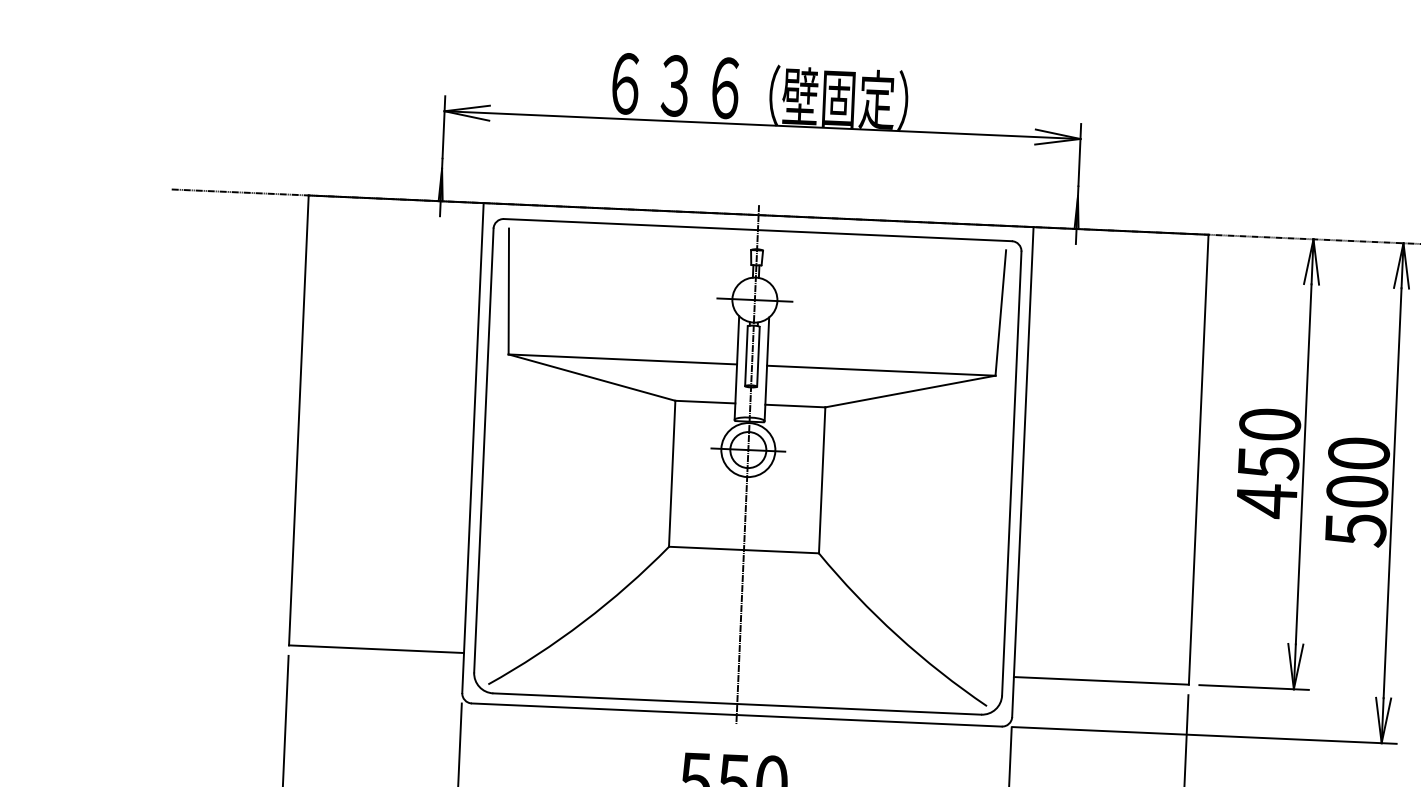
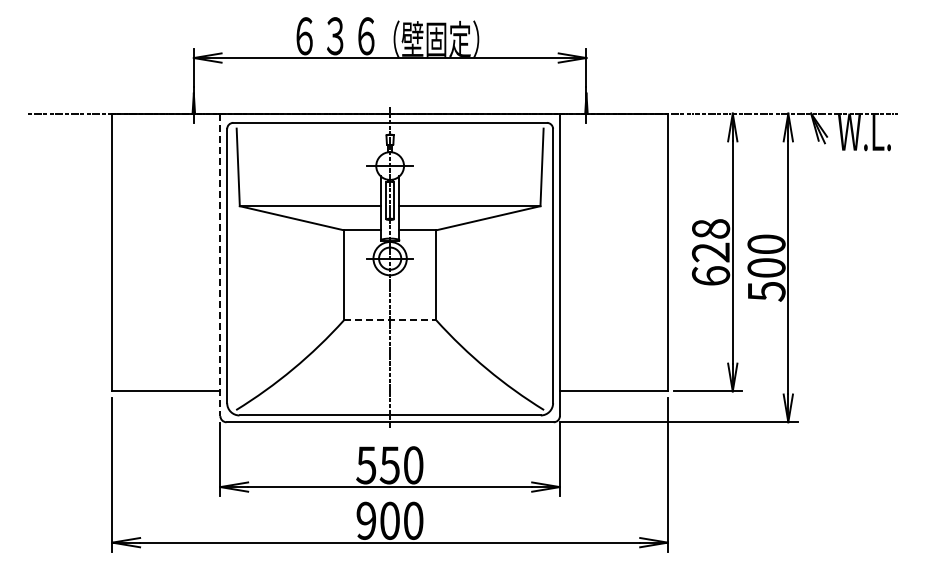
line: (473, 449) -> (220, 265), solid -> dashed
text: (1267, 462) -> (710, 252), 450 -> 628
line: (744, 550) -> (390, 320), solid -> dashed

